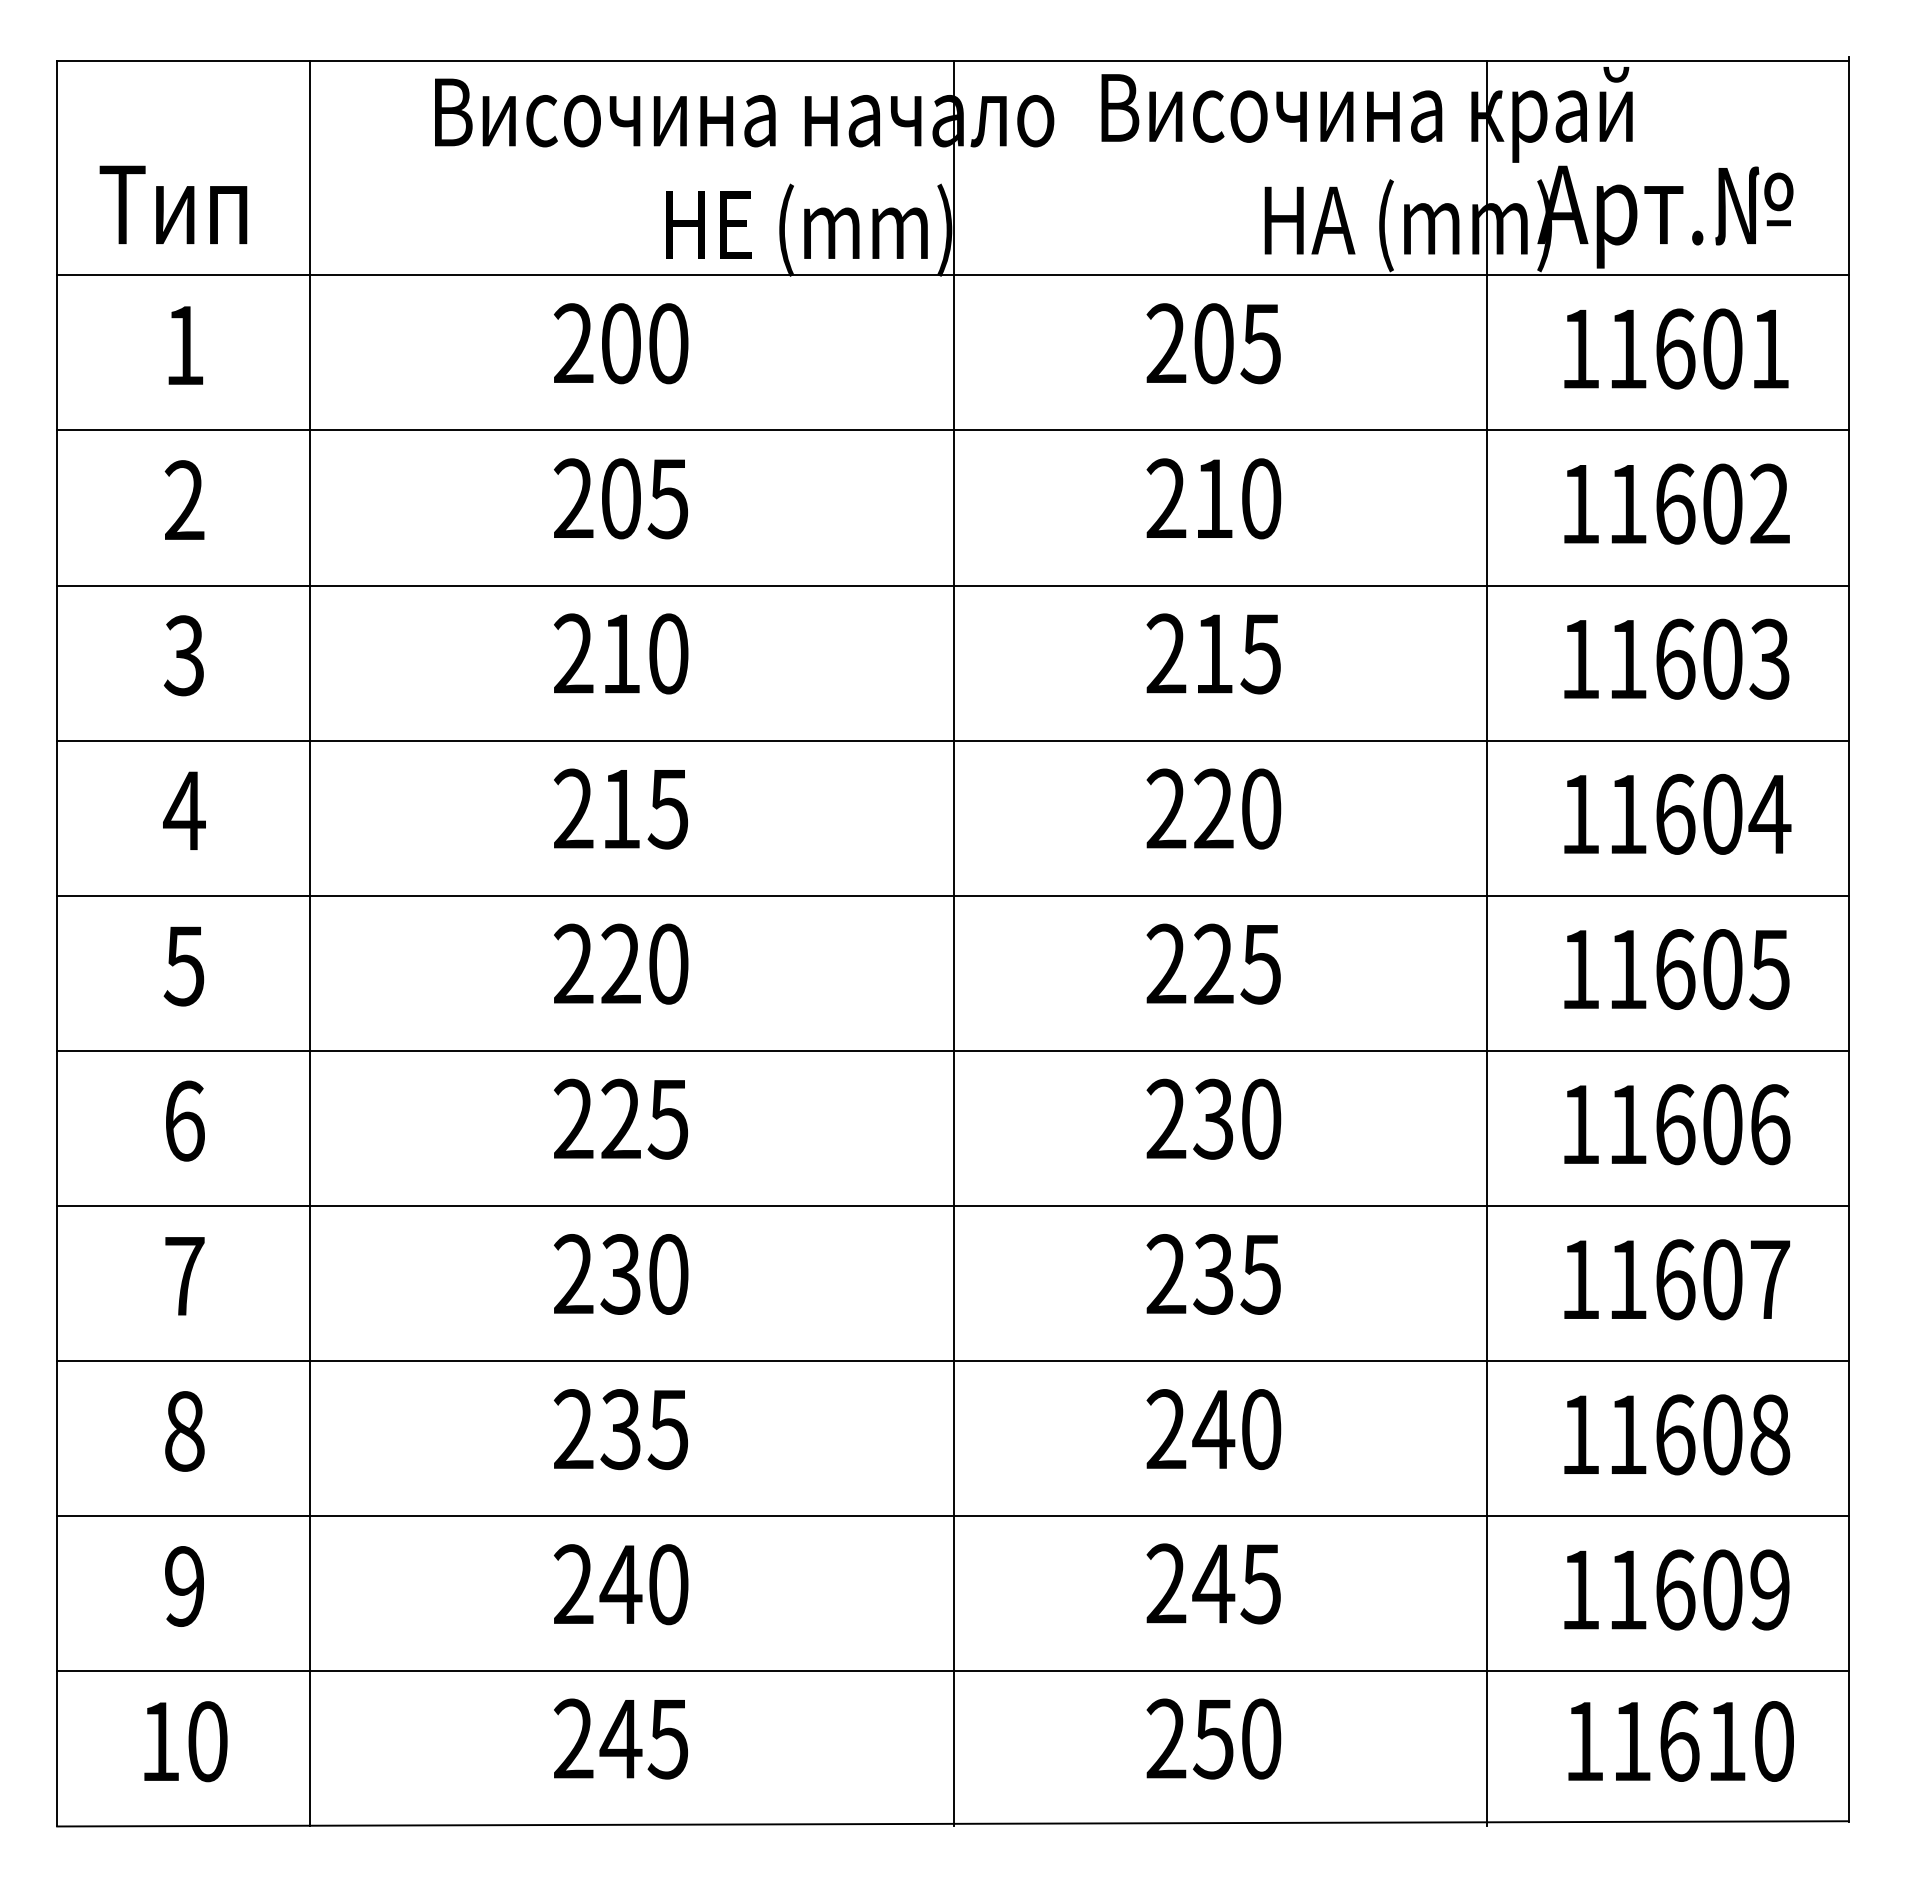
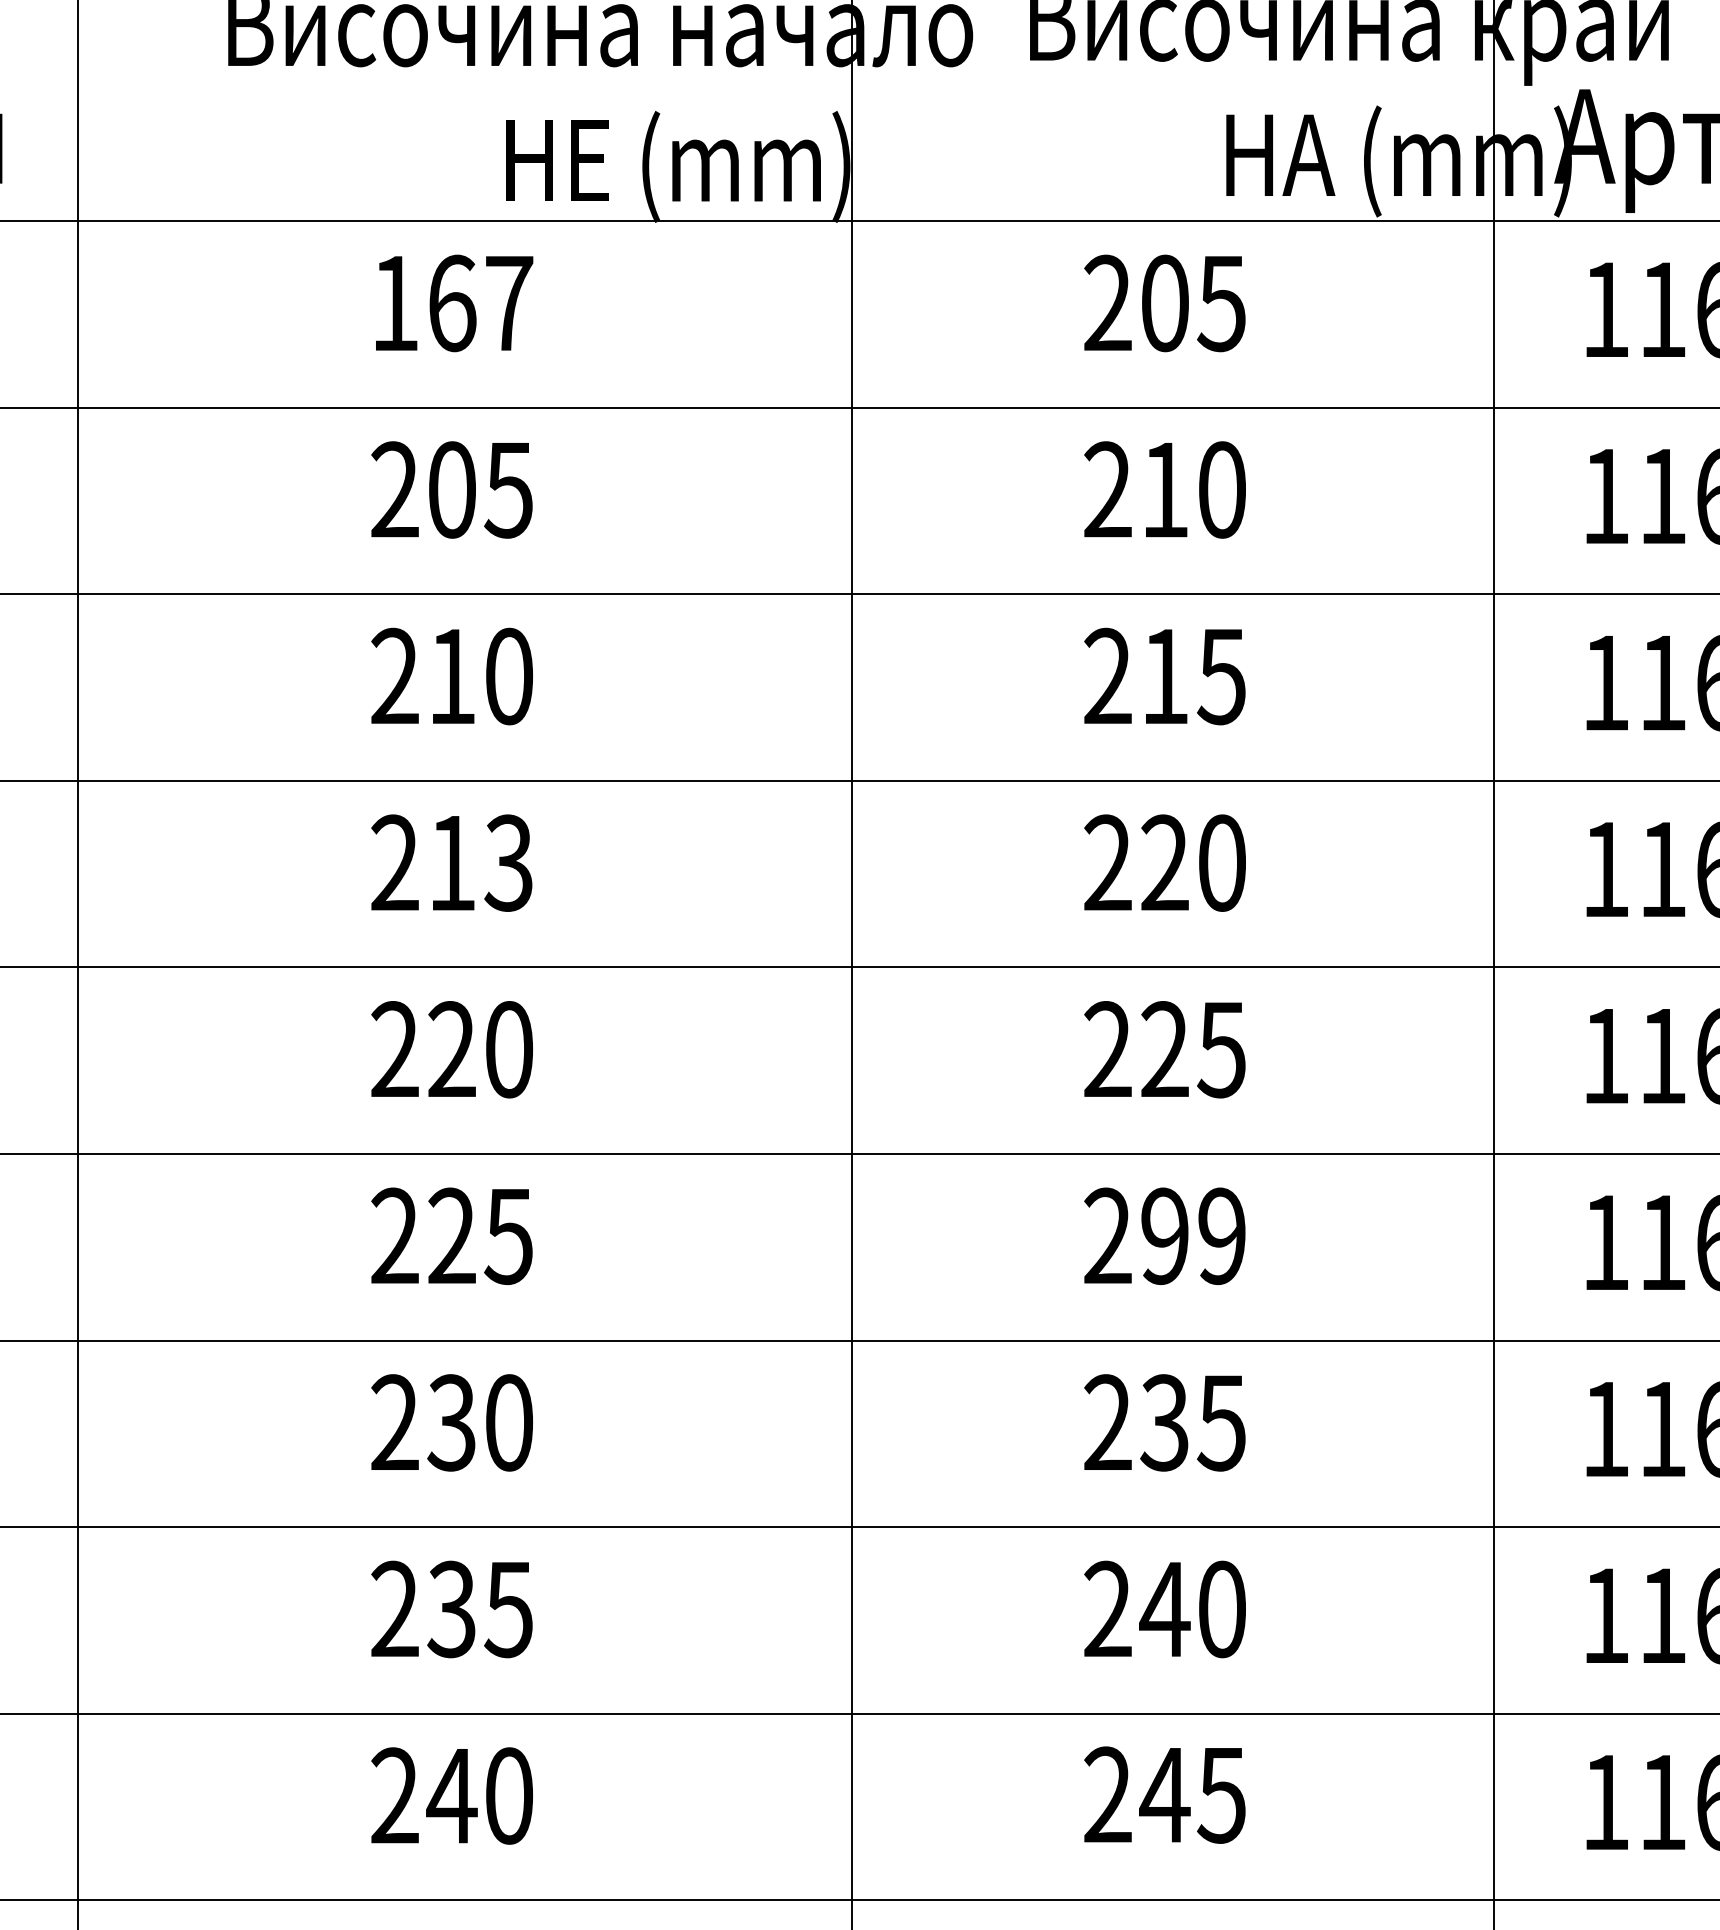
text: (620, 343) -> (451, 303), 200 -> 167
text: (667, 808) -> (507, 862), 215 -> 213
text: (1237, 1118) -> (1193, 1235), 230 -> 299

